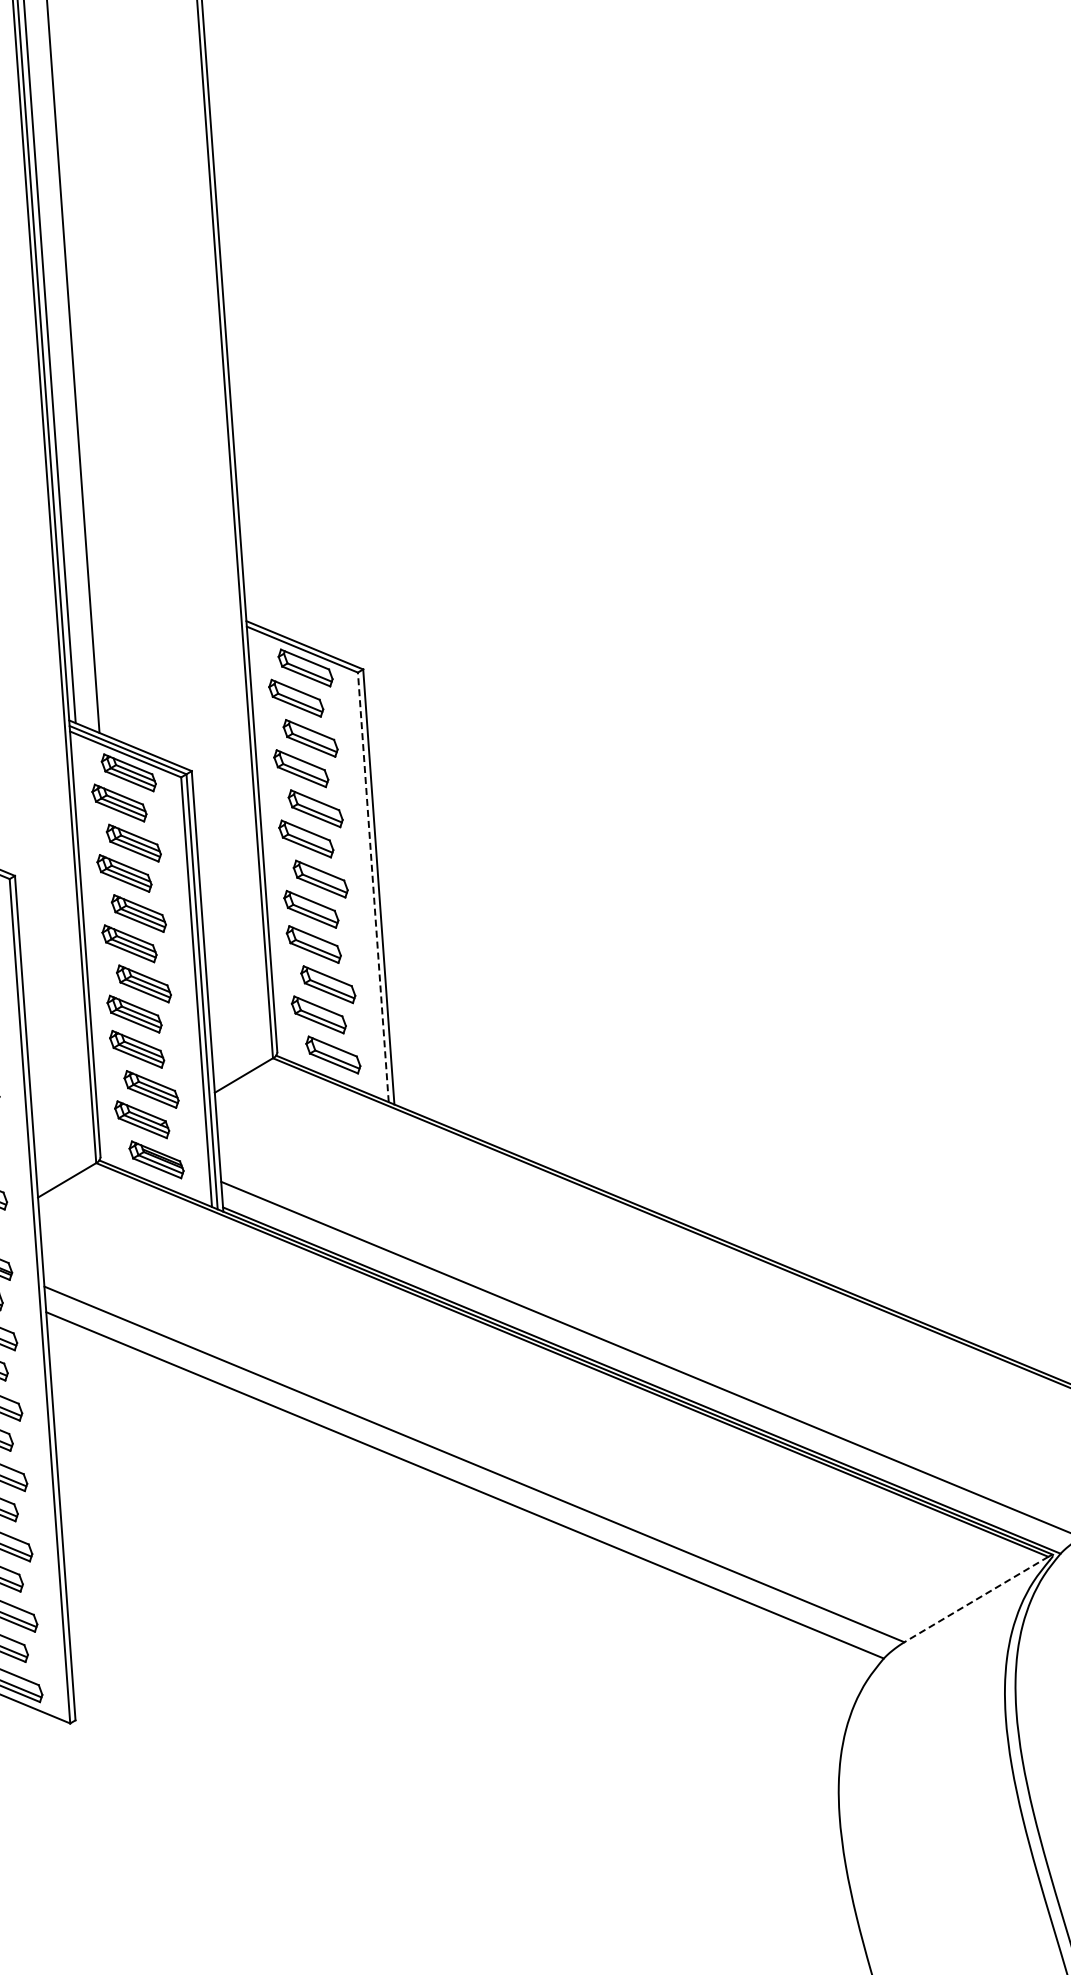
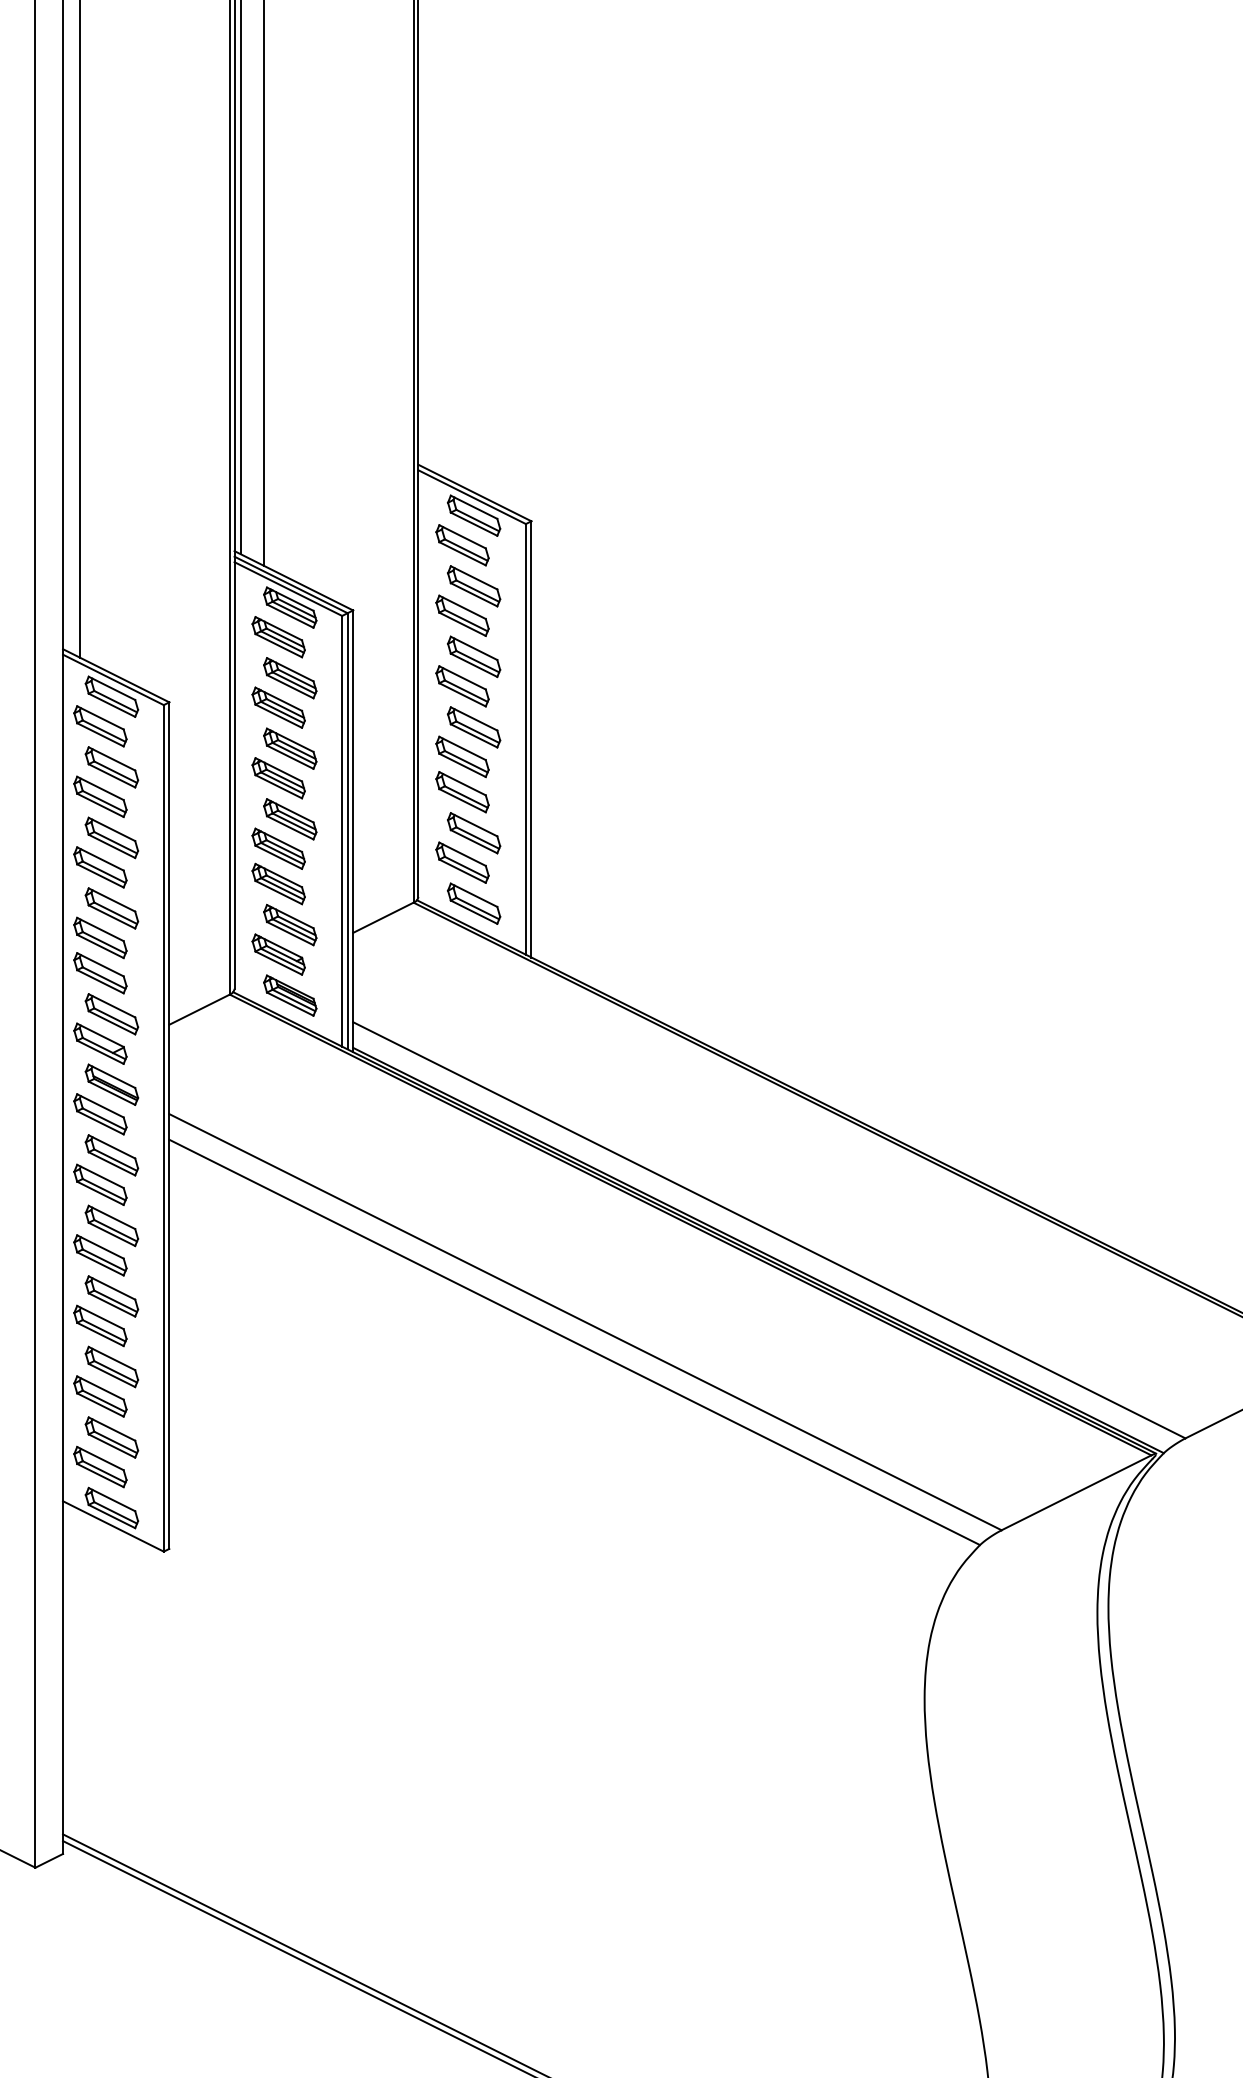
line: (372, 886) -> (525, 738), dashed -> solid
line: (976, 1599) -> (1076, 1492), dashed -> solid

